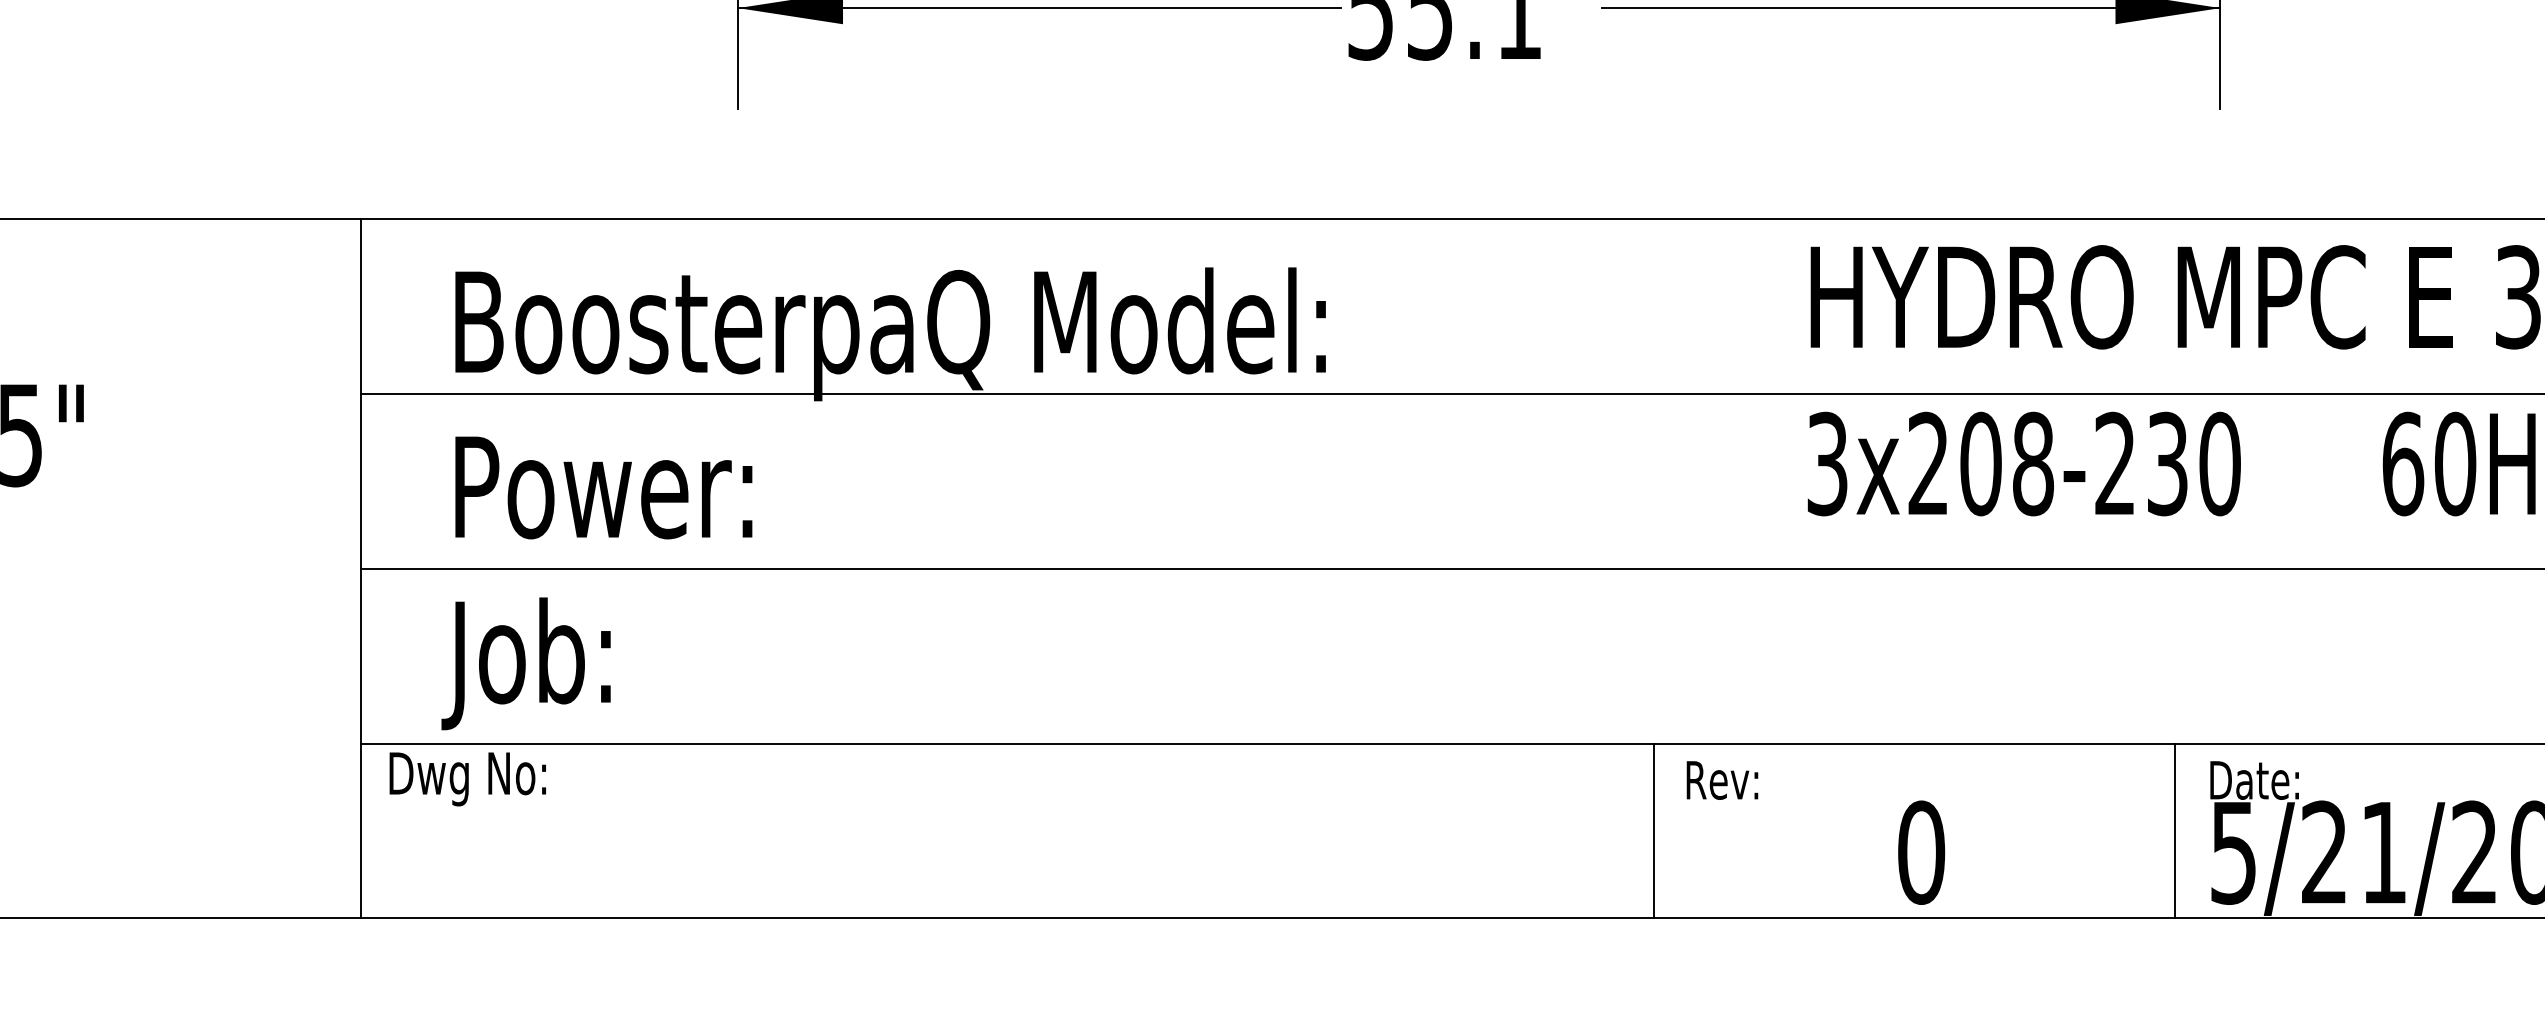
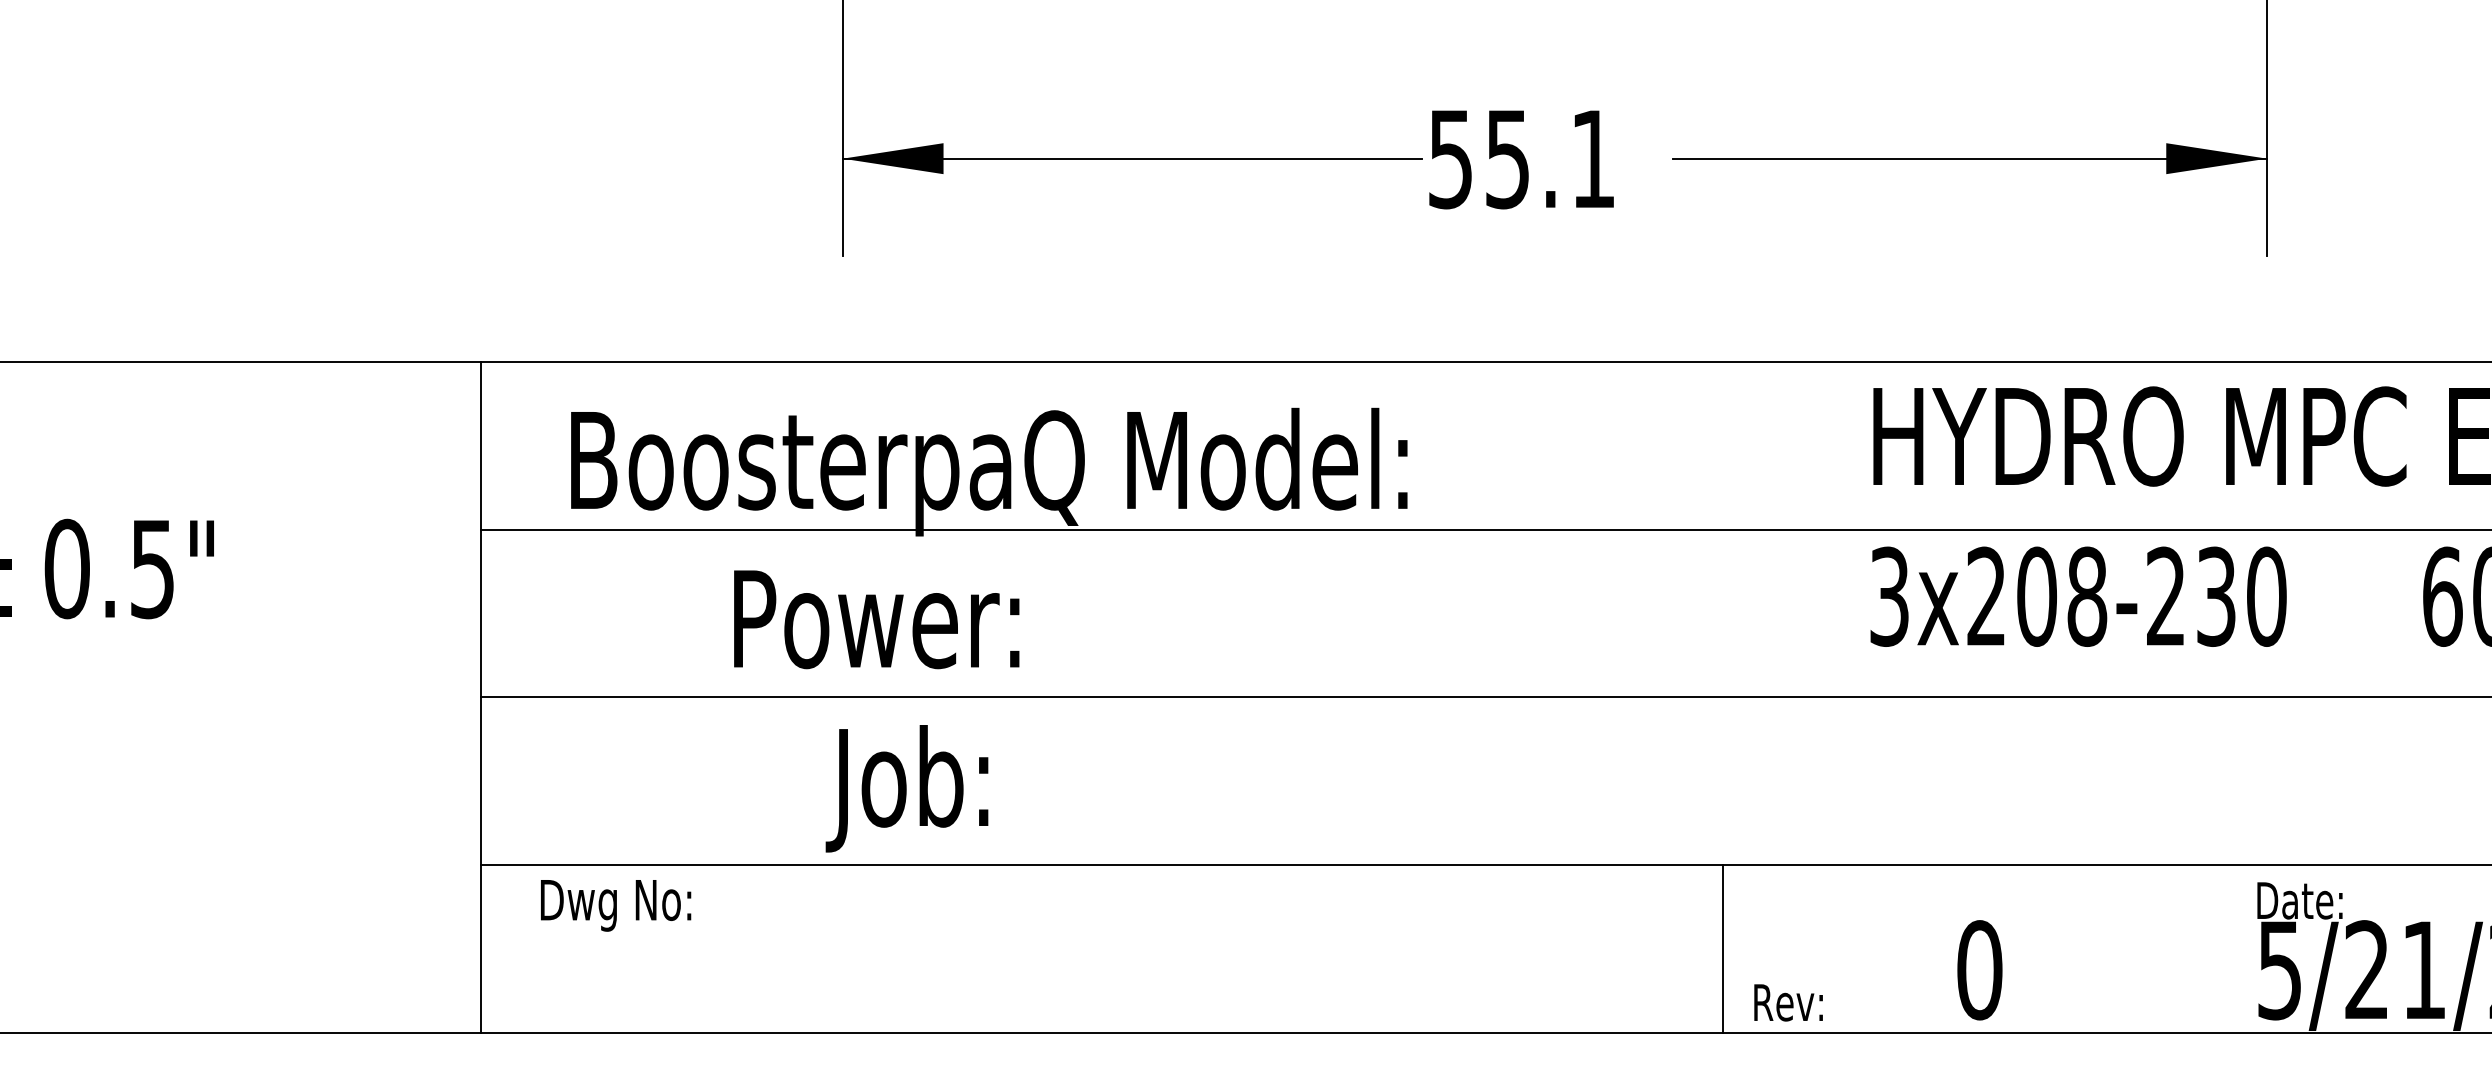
text: (603, 487) -> (876, 619), moved
text: (525, 663) -> (906, 788), moved
text: (468, 779) -> (616, 905), moved
text: (1722, 780) -> (1788, 1002), moved
line: (2175, 831) -> (2223, 949), removed

